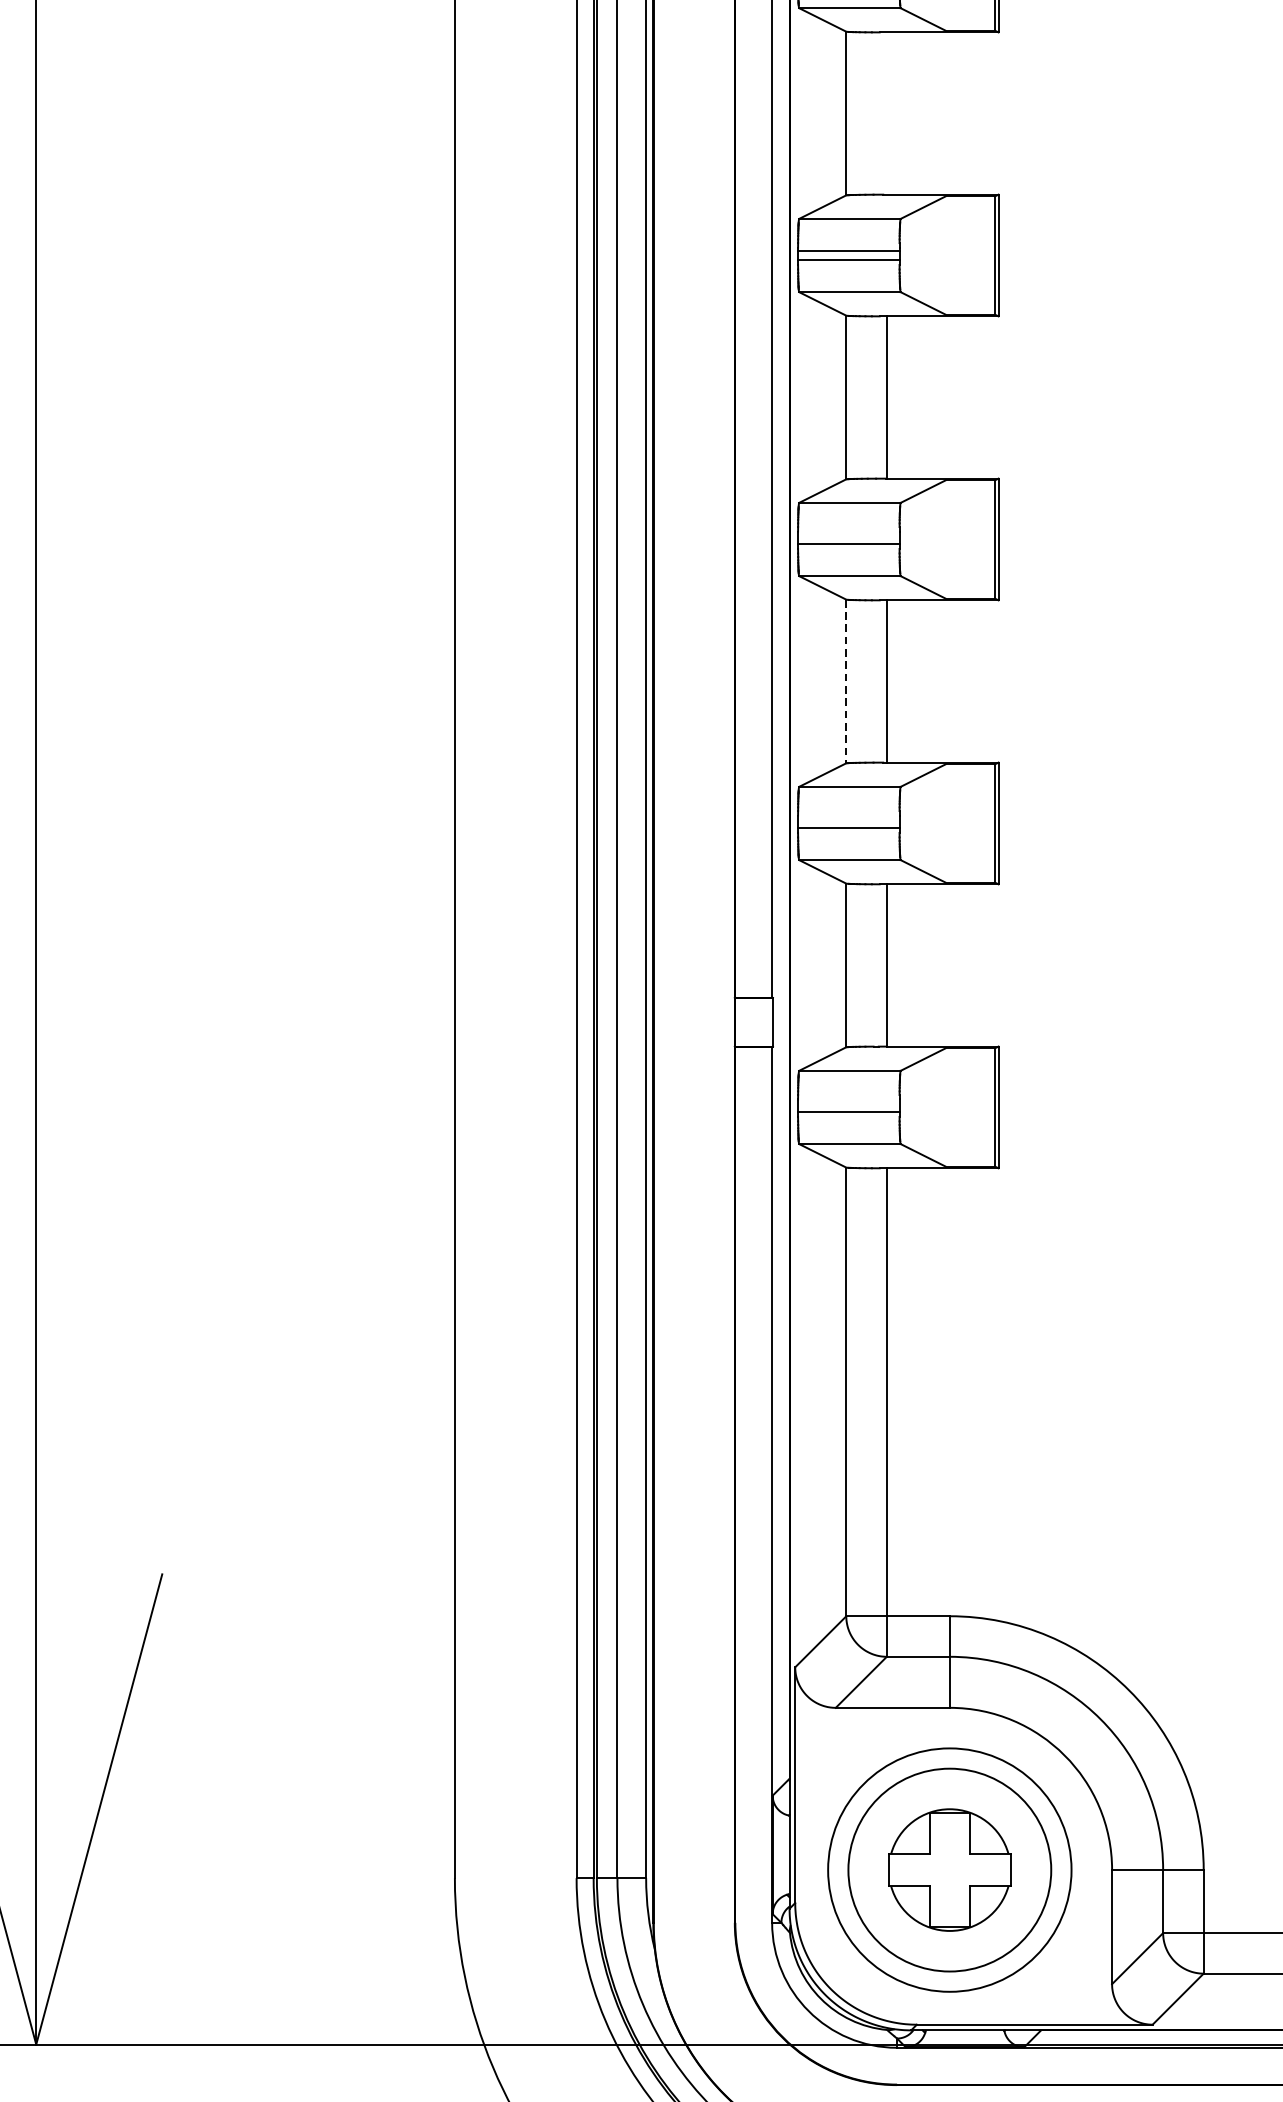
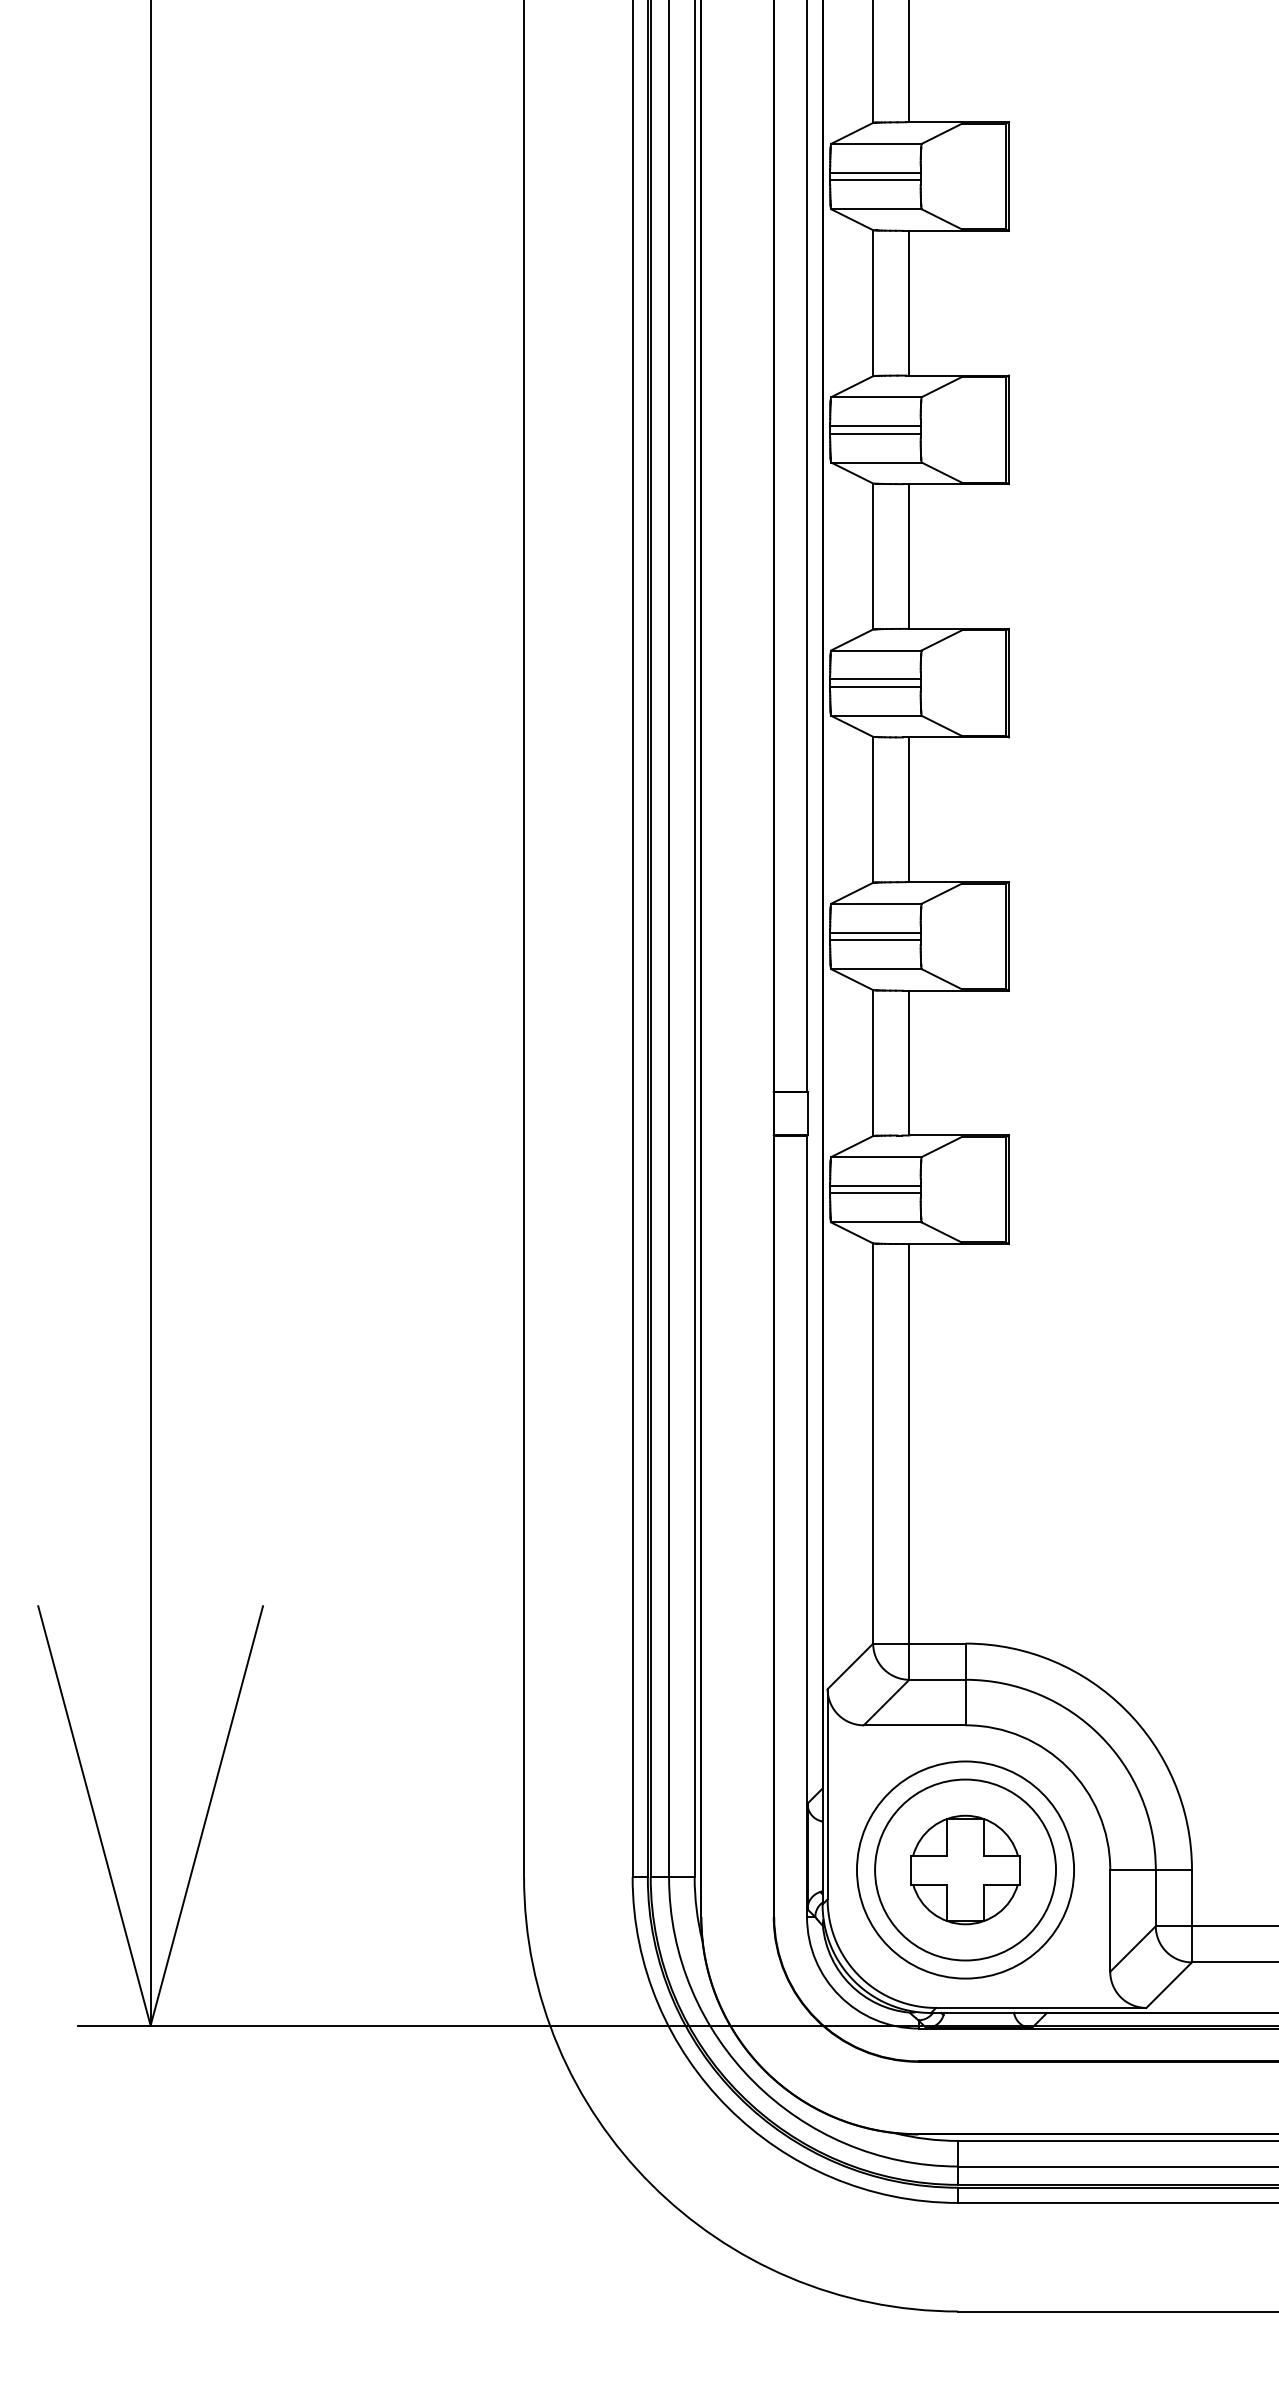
line: (887, 112) -> (909, 302), added
line: (848, 535) -> (875, 679), added
line: (846, 681) -> (873, 809), dashed -> solid
line: (848, 819) -> (875, 932), added
line: (848, 1103) -> (875, 1186), added

